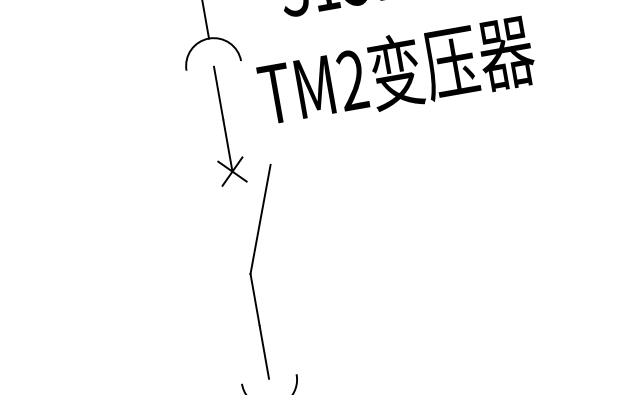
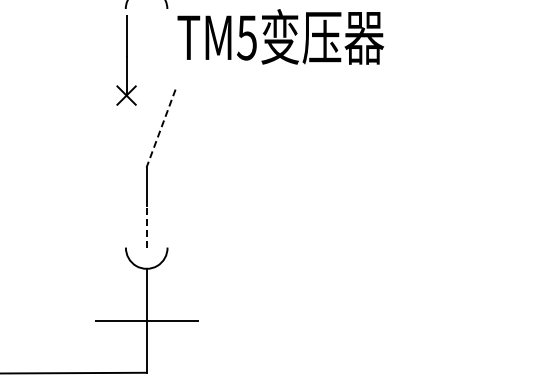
text: (351, 80) -> (246, 37), TM2 -> TM5
part: (224, 125) -> (126, 60), moved
line: (261, 219) -> (161, 128), solid -> dashed
line: (264, 352) -> (146, 227), solid -> dashed

